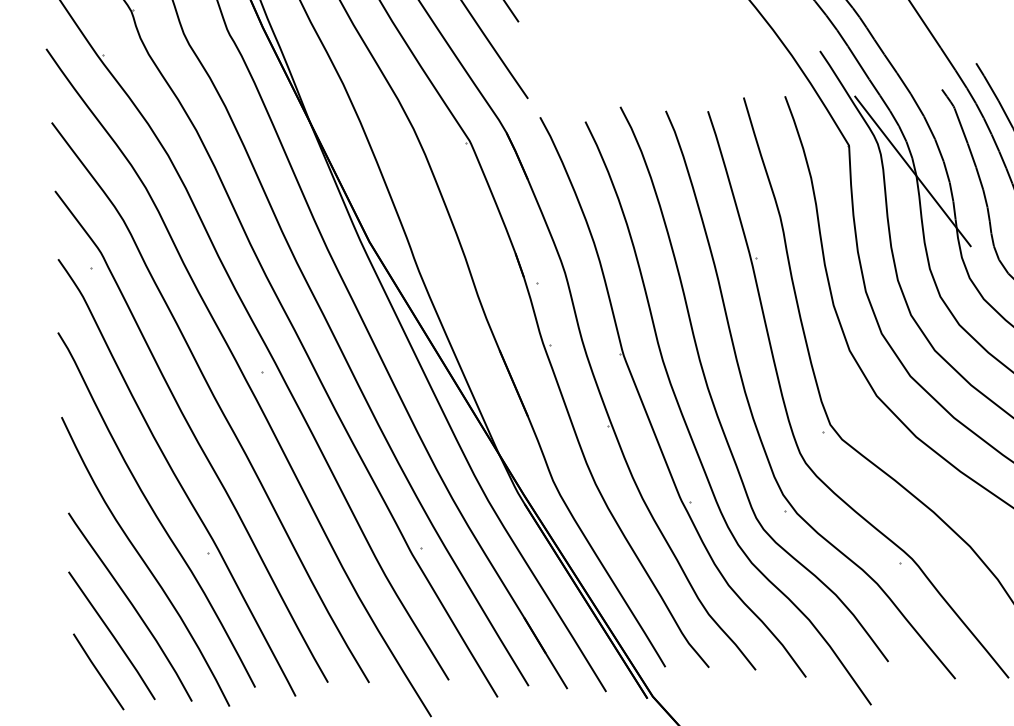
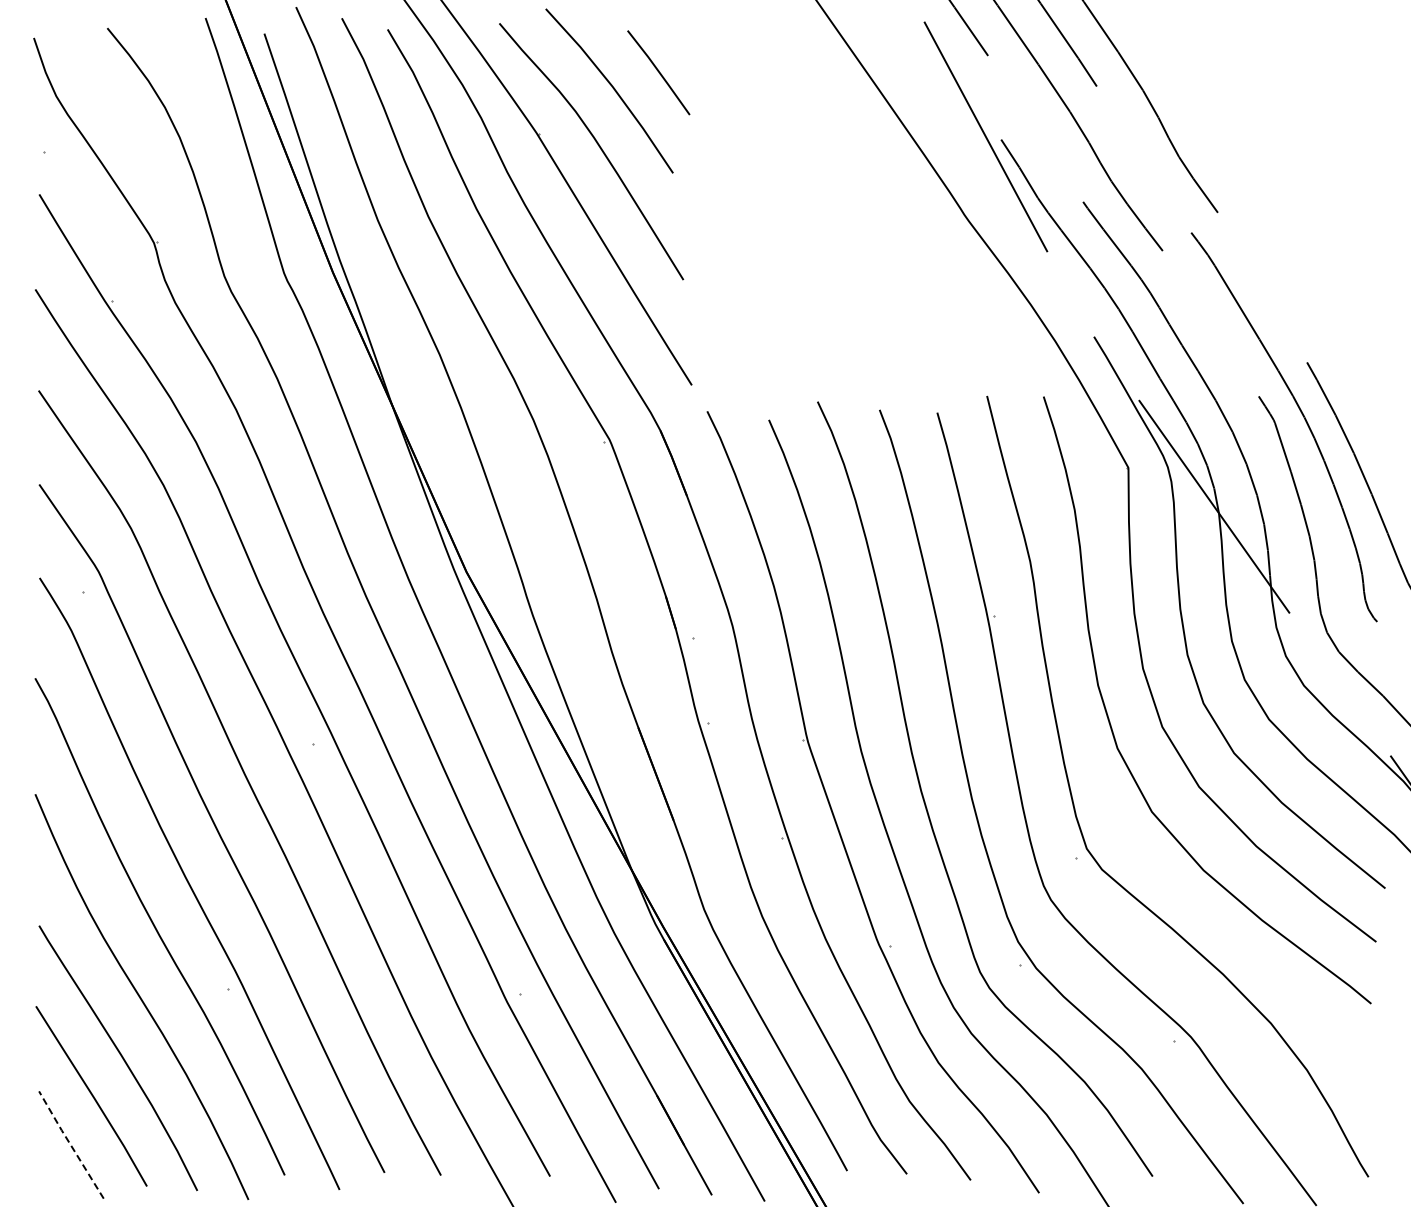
line: (98, 671) -> (70, 1144), solid -> dashed

